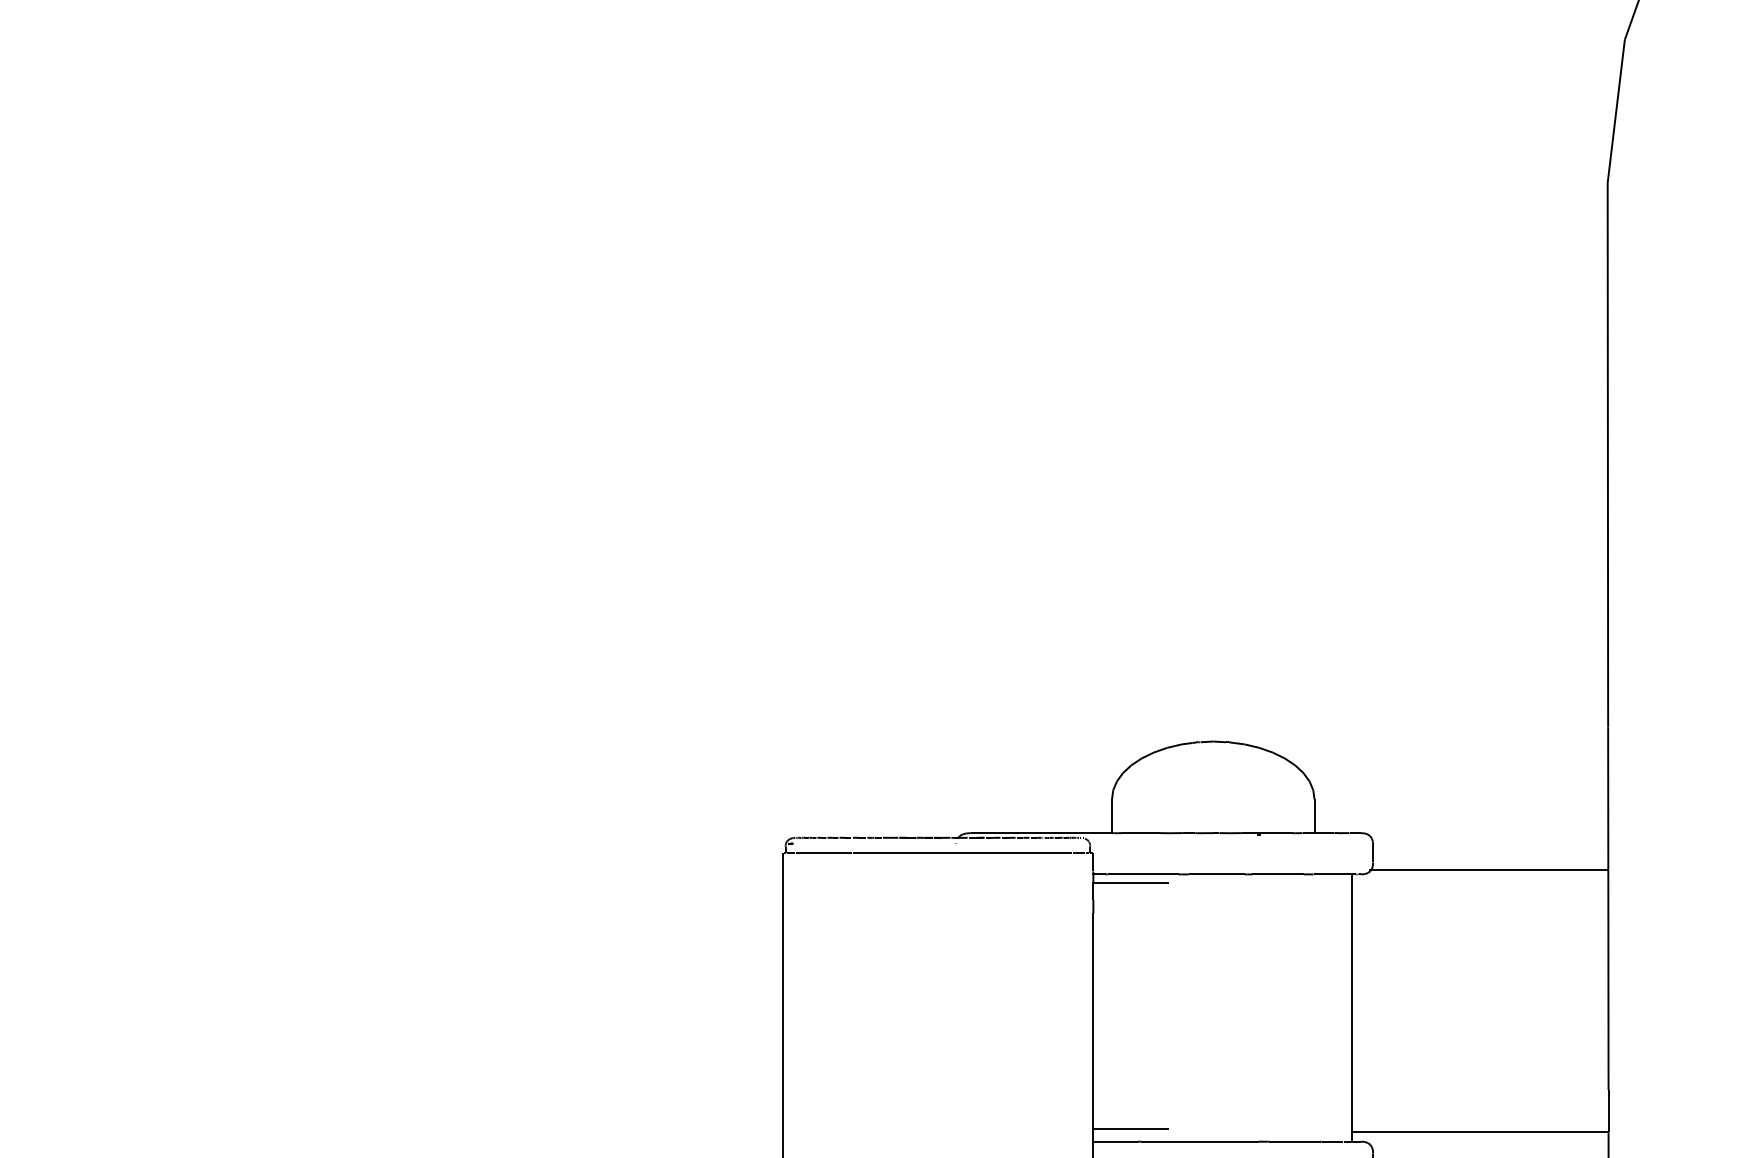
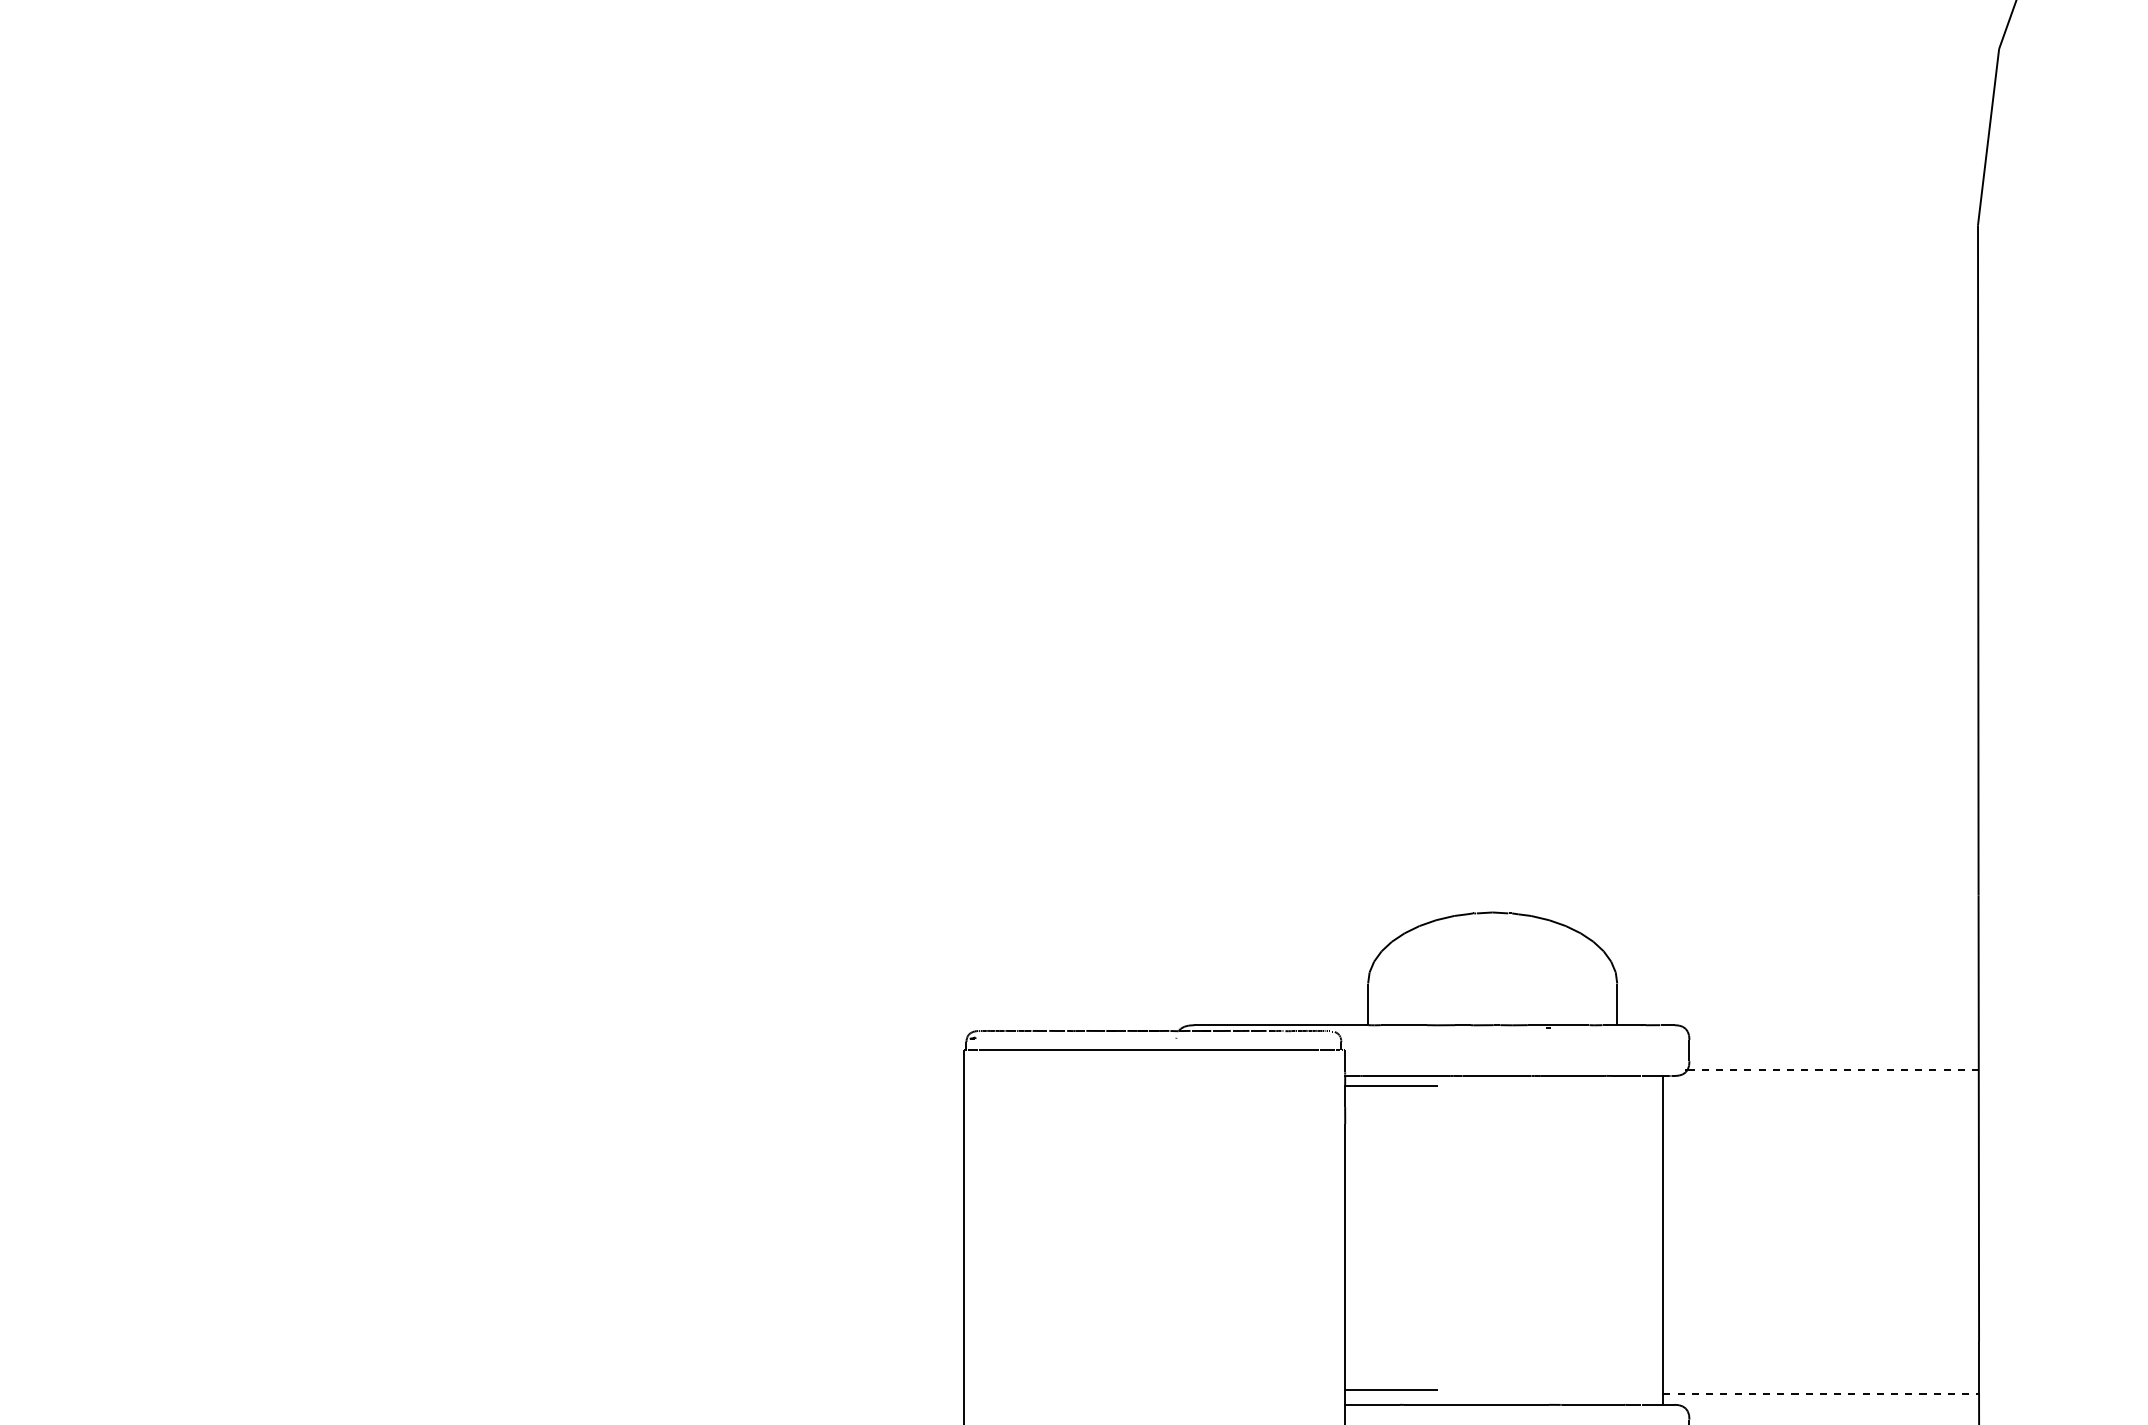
line: (1490, 869) -> (1833, 1070), solid -> dashed
line: (1480, 1132) -> (1821, 1393), solid -> dashed

